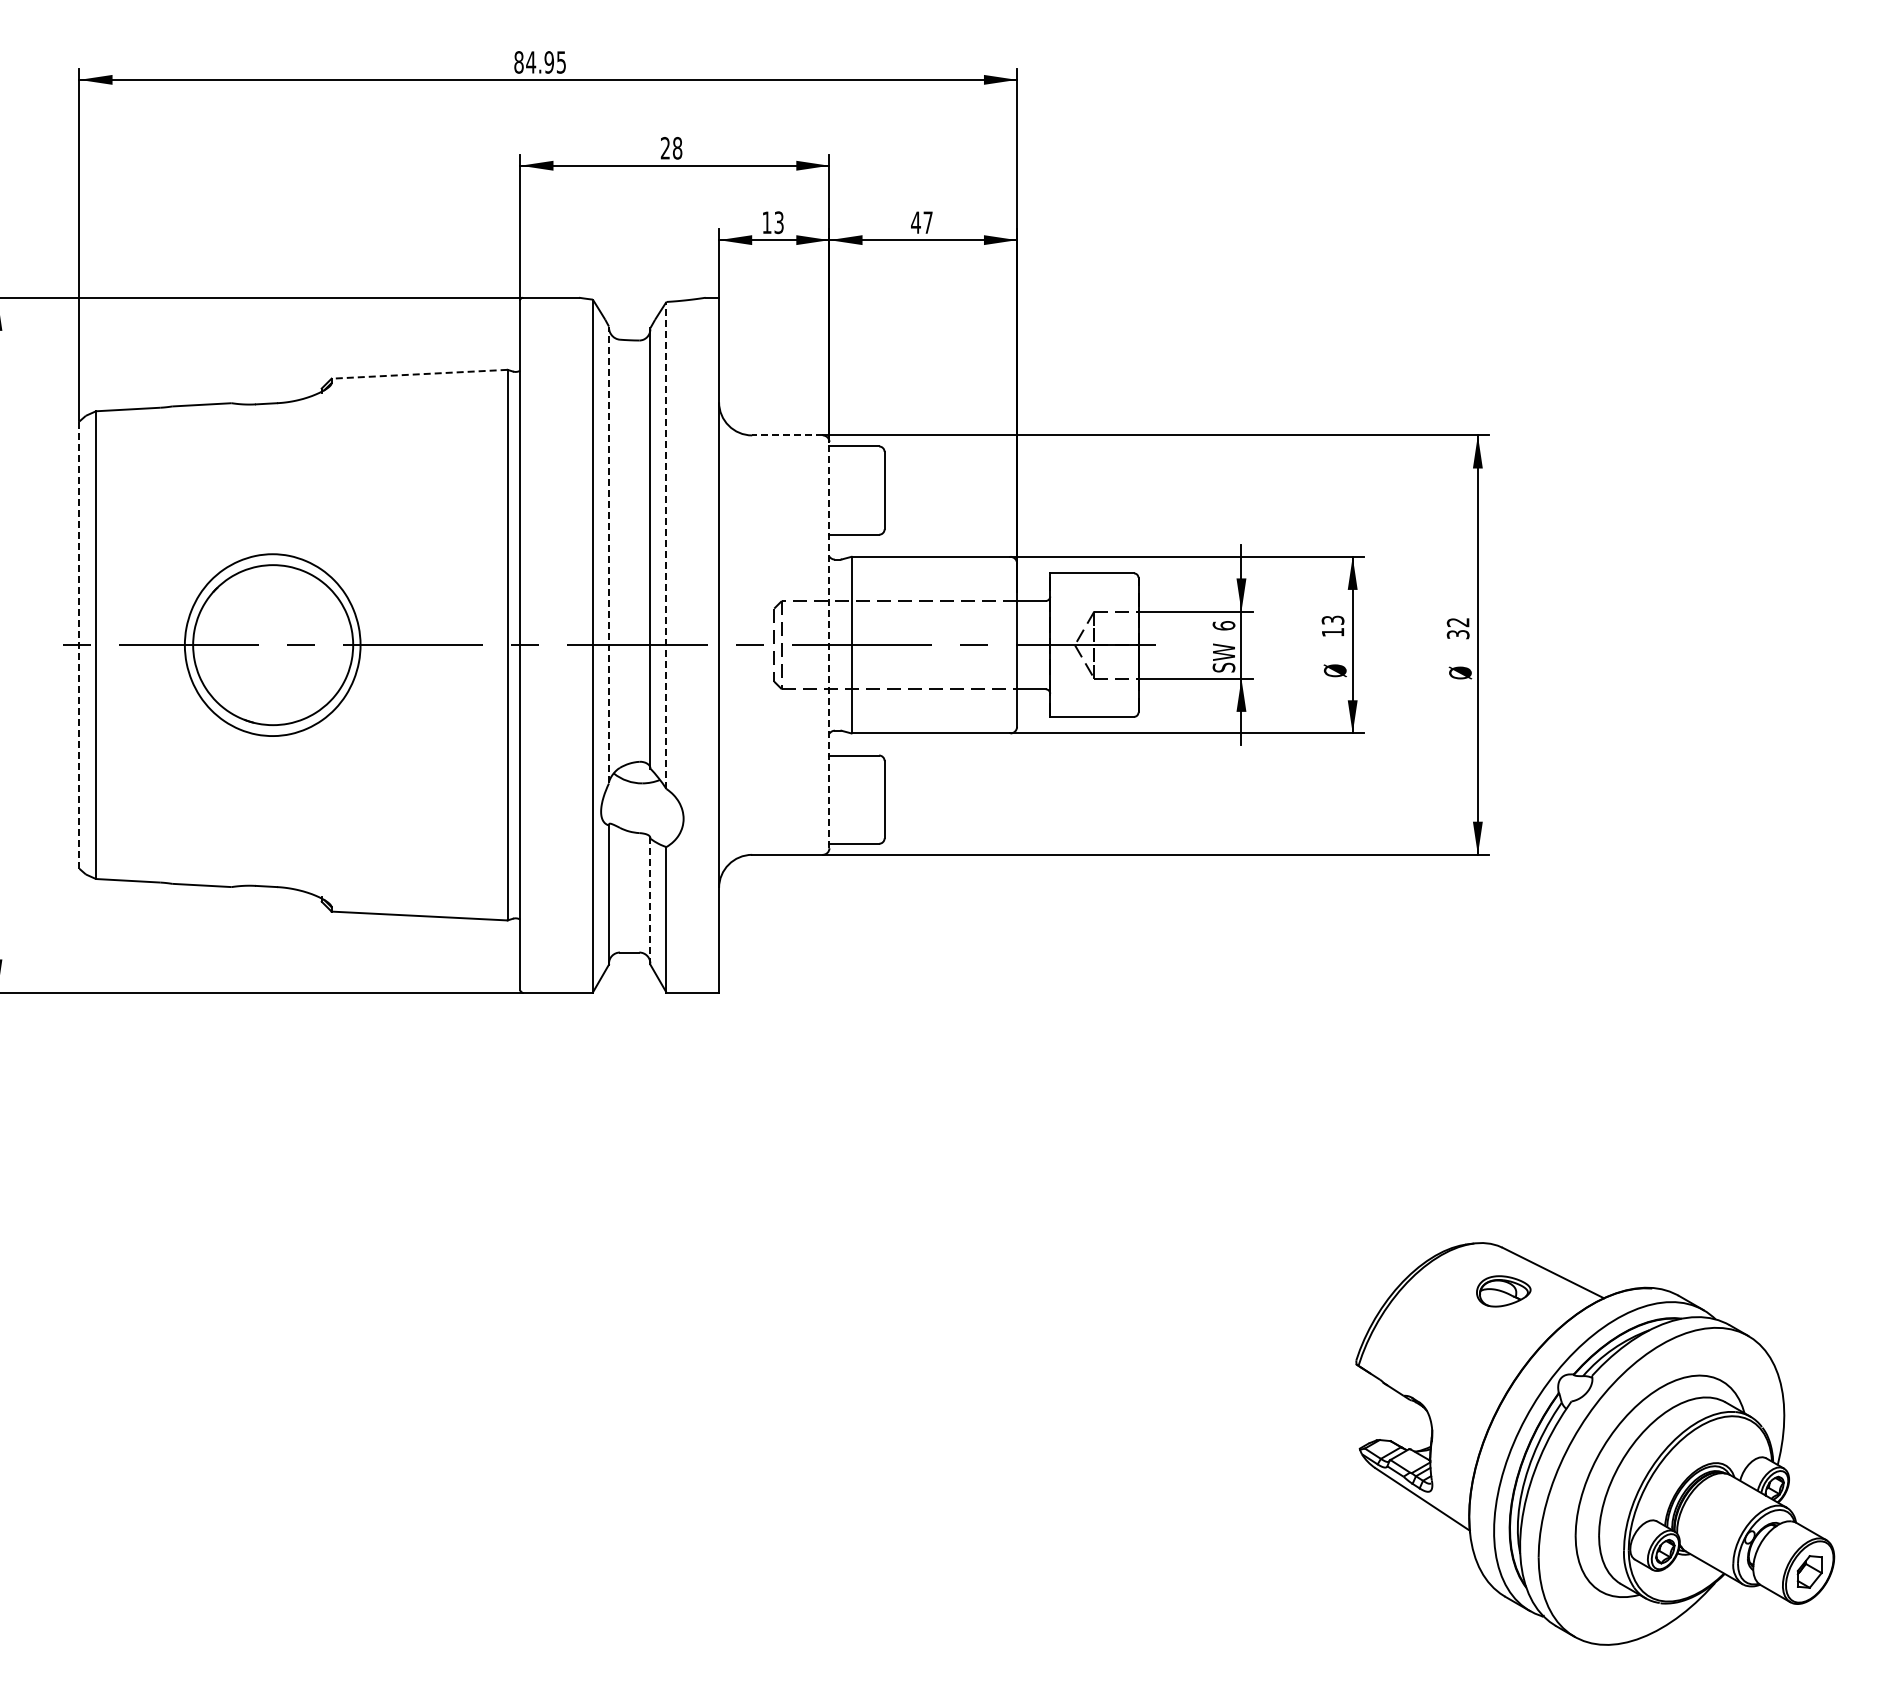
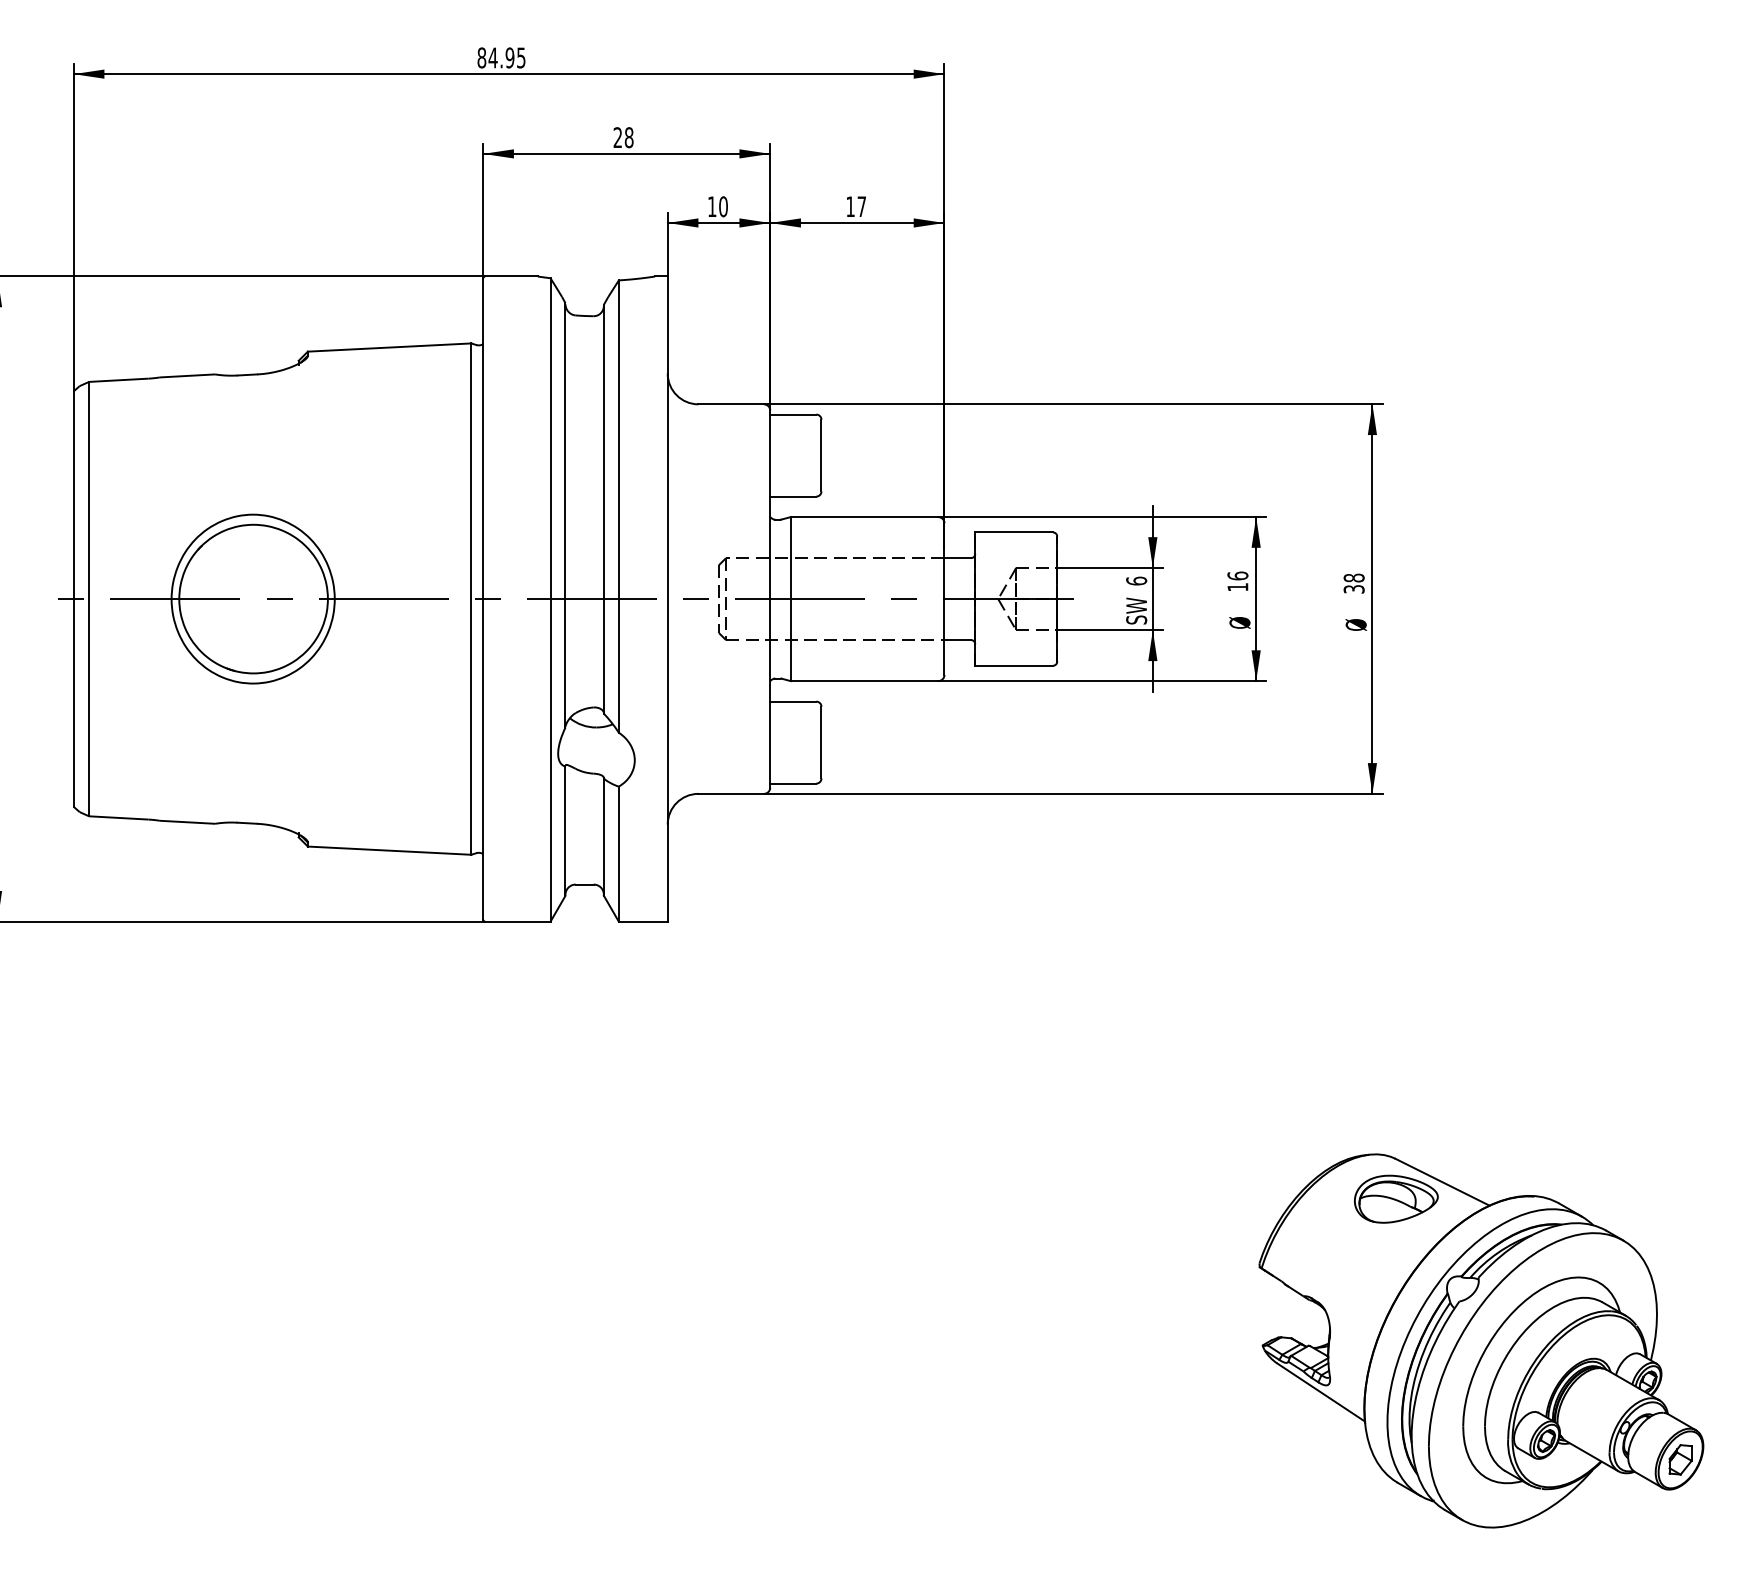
text: (778, 222) -> (722, 206), 13 -> 10
text: (915, 222) -> (850, 206), 47 -> 17
line: (419, 374) -> (389, 347), dashed -> solid
line: (787, 435) -> (731, 404), dashed -> solid
line: (666, 545) -> (618, 506), dashed -> solid
line: (608, 554) -> (565, 514), dashed -> solid
text: (1332, 619) -> (1237, 575), 13 -> 16
text: (1458, 622) -> (1354, 578), 32 -> 38
line: (829, 644) -> (770, 598), dashed -> solid
line: (79, 645) -> (73, 599), dashed -> solid
line: (650, 901) -> (604, 837), dashed -> solid
part: (1503, 1291) -> (1396, 1199), size x1.67

